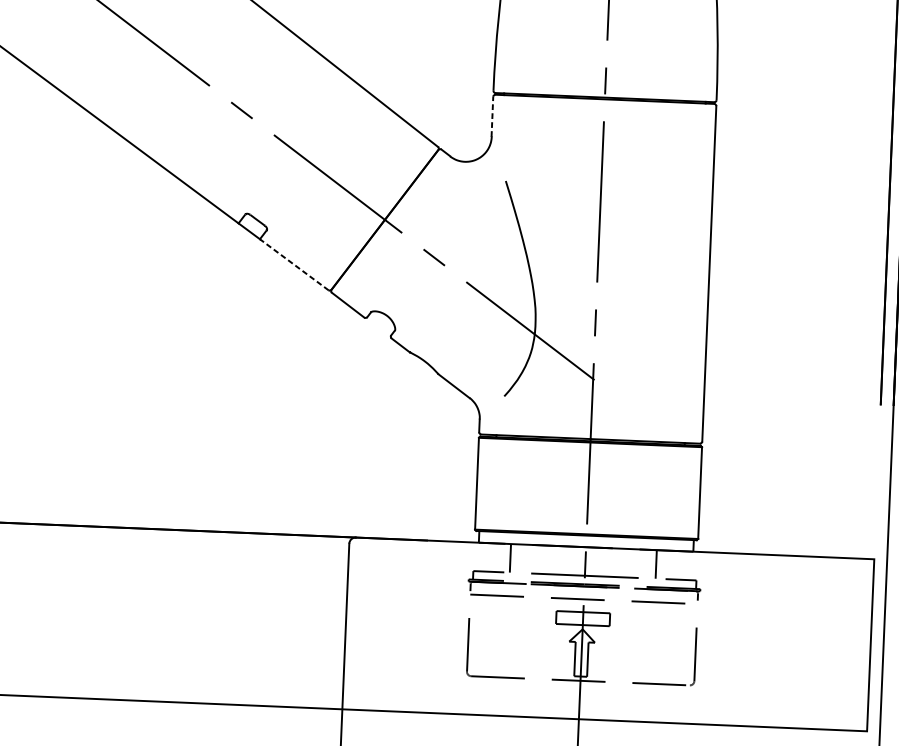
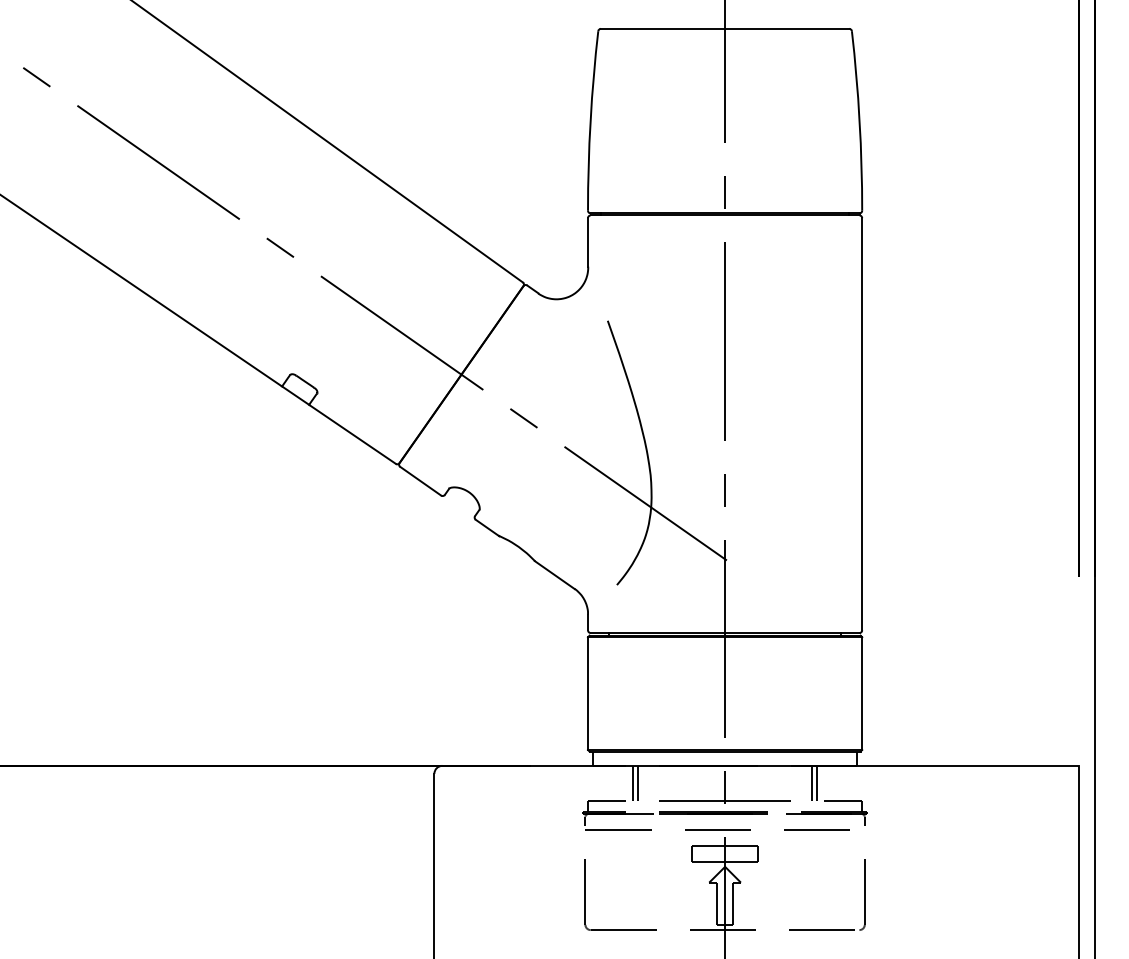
line: (492, 116) -> (588, 242), dashed -> solid
line: (294, 264) -> (352, 434), dashed -> solid
line: (515, 557) -> (638, 782), added
line: (660, 563) -> (817, 782), added

